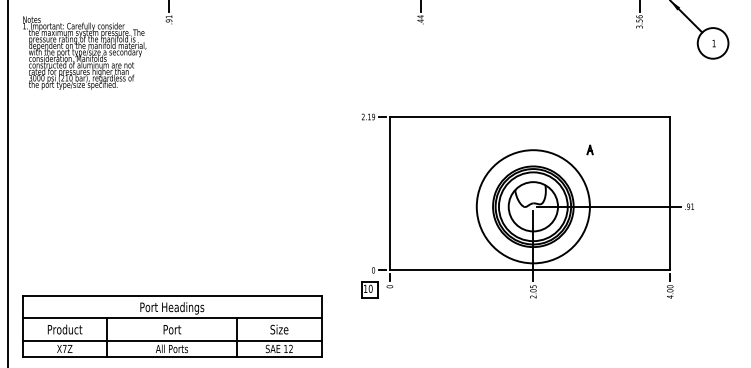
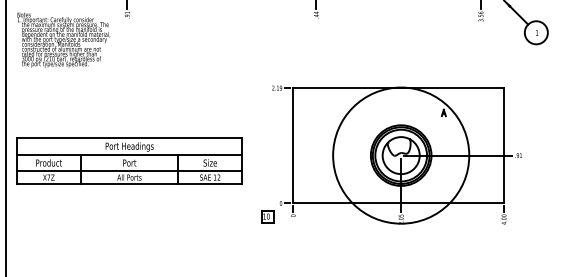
circle: (532, 206) -> (400, 155), size x1.6
part: (369, 289) -> (267, 217), moved
part: (172, 326) -> (129, 160), moved

